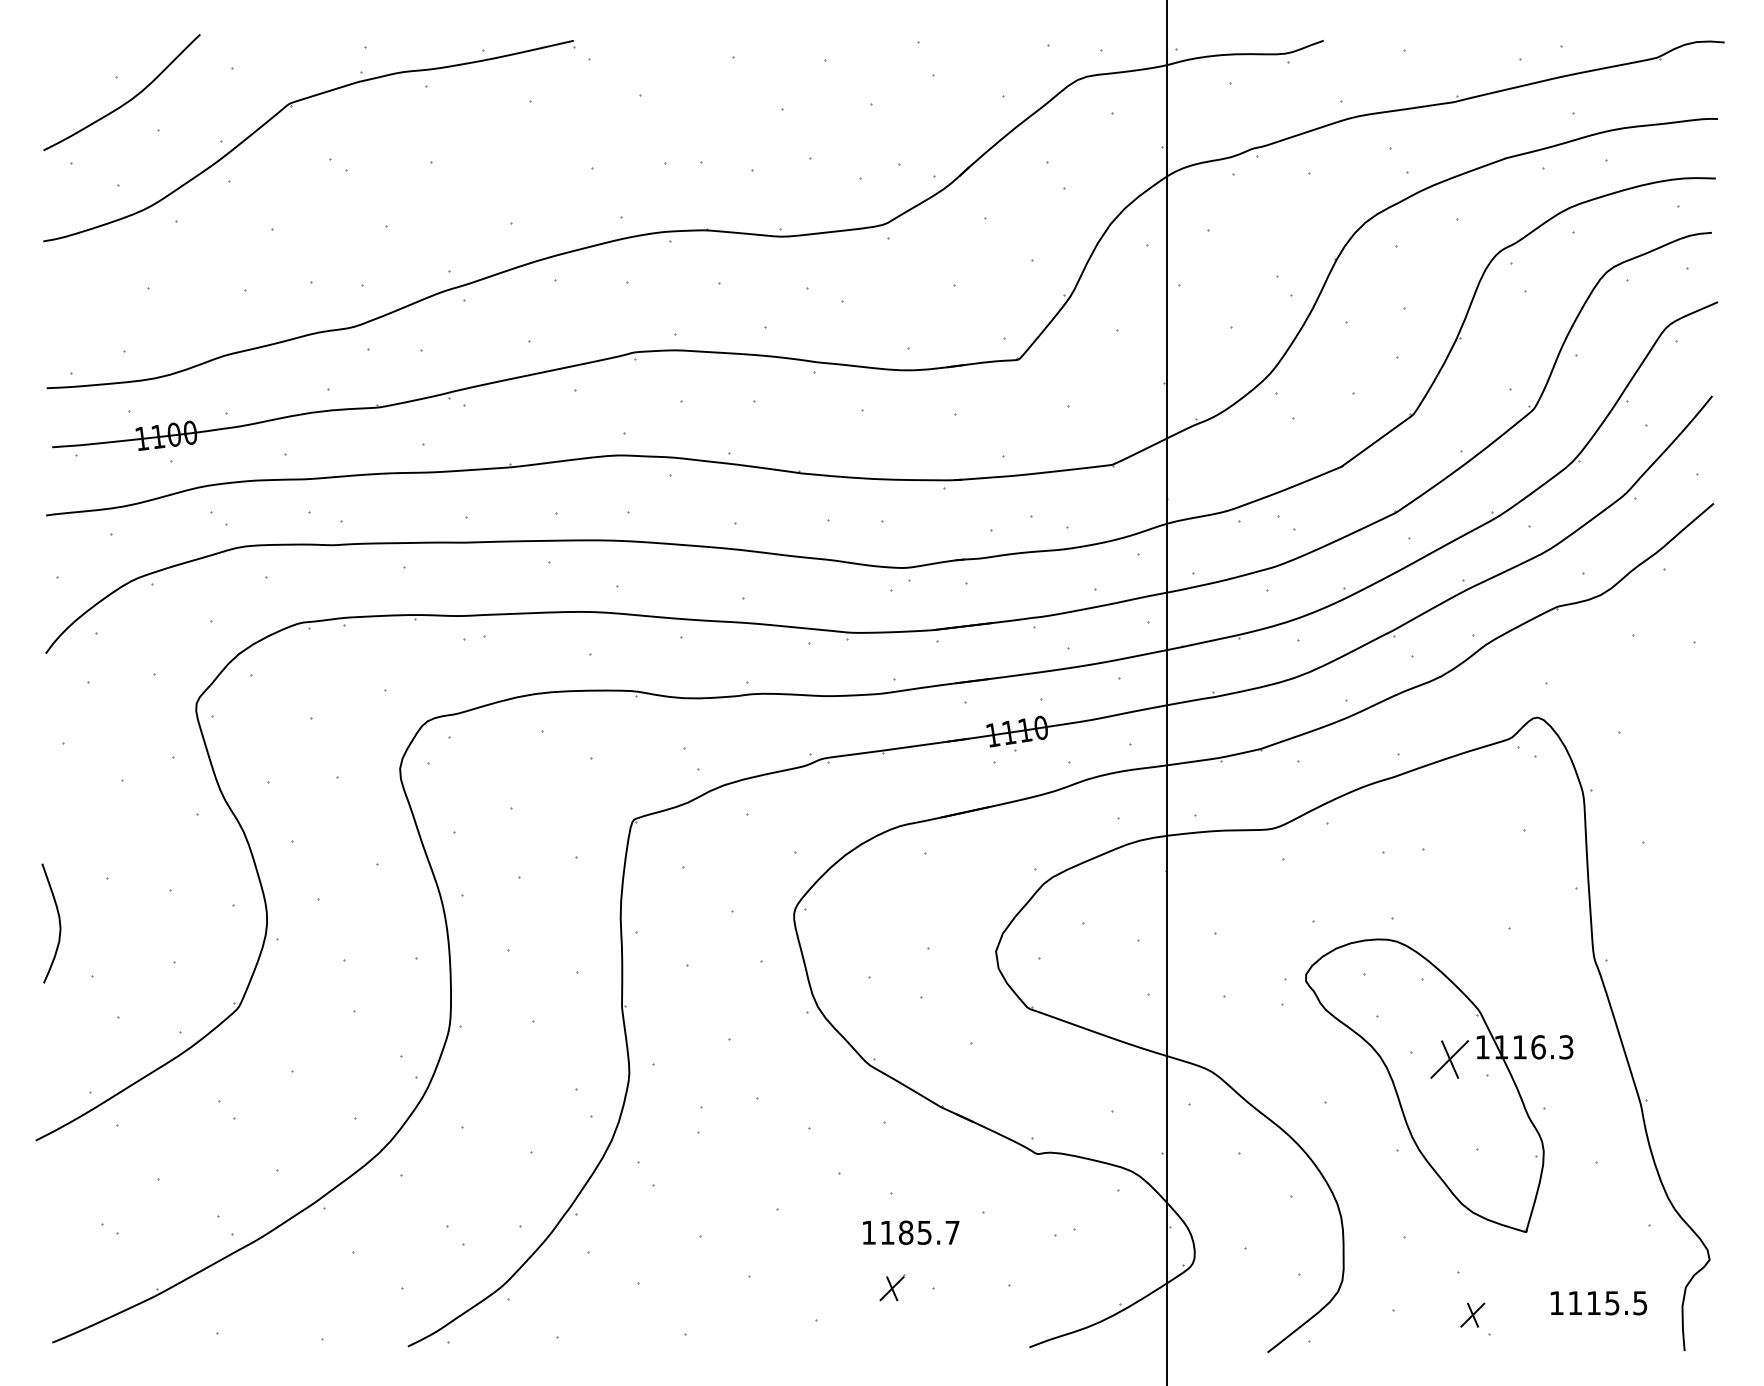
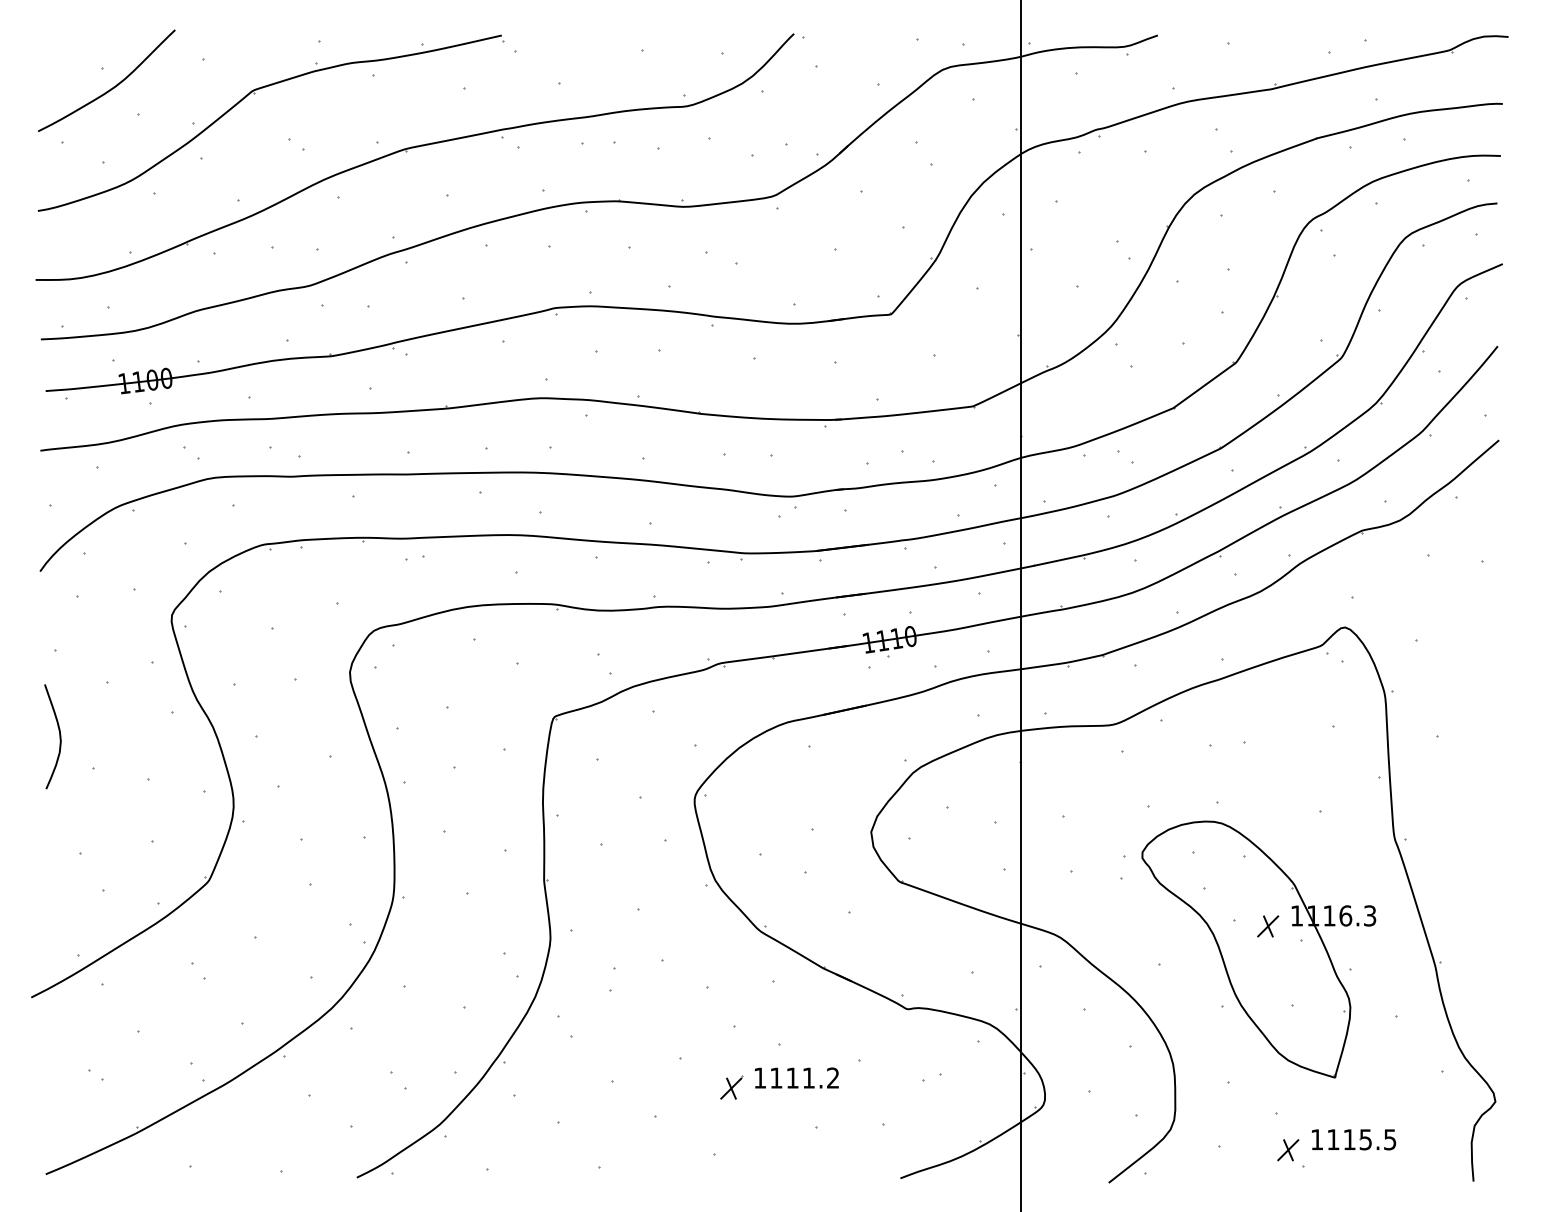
part: (474, 169) -> (415, 148), added
curve: (58, 920) -> (59, 734), moved
part: (1449, 1058) -> (1267, 925), size x0.62
text: (929, 1232) -> (813, 1077), 1185.7 -> 1111.2
part: (892, 1287) -> (731, 1087), moved
part: (1598, 1303) -> (1353, 1140), moved

